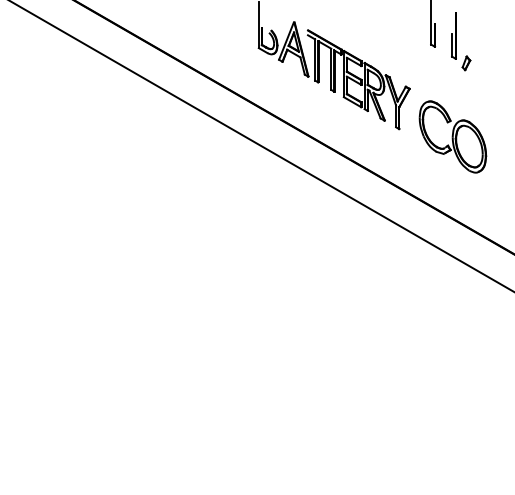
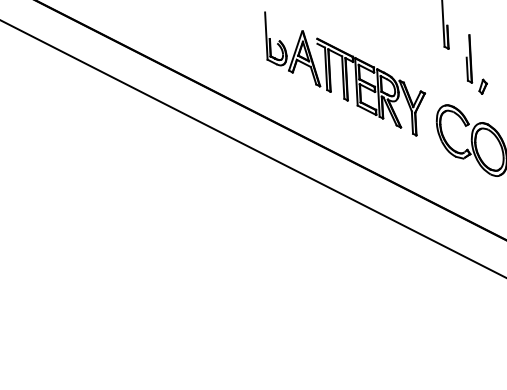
part: (461, 41) -> (476, 64), moved

